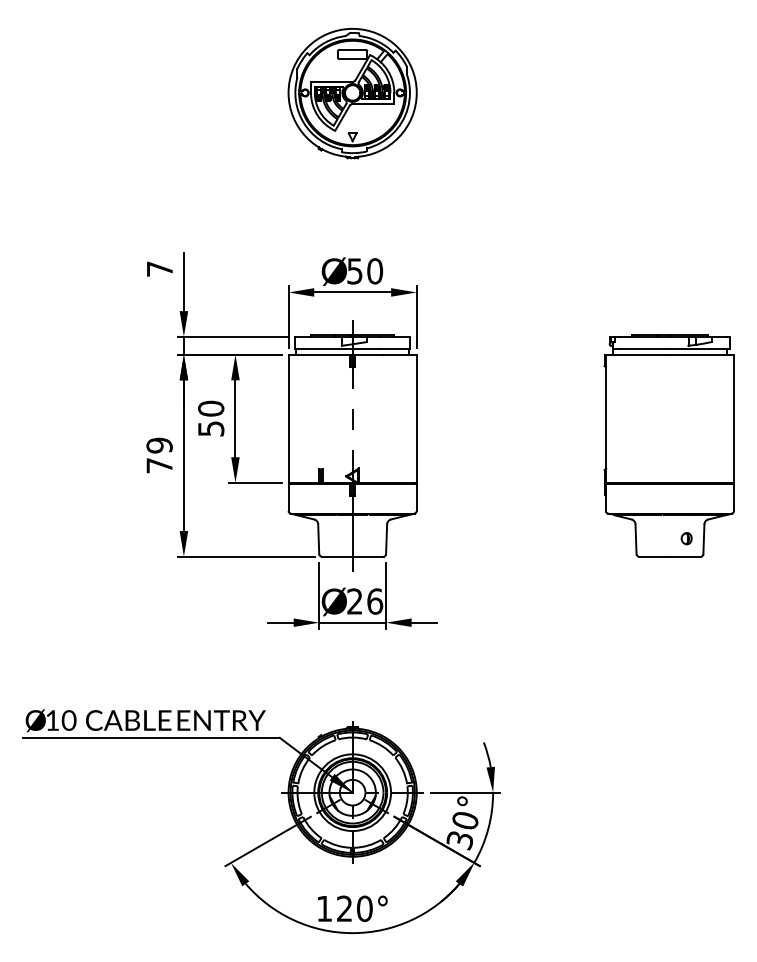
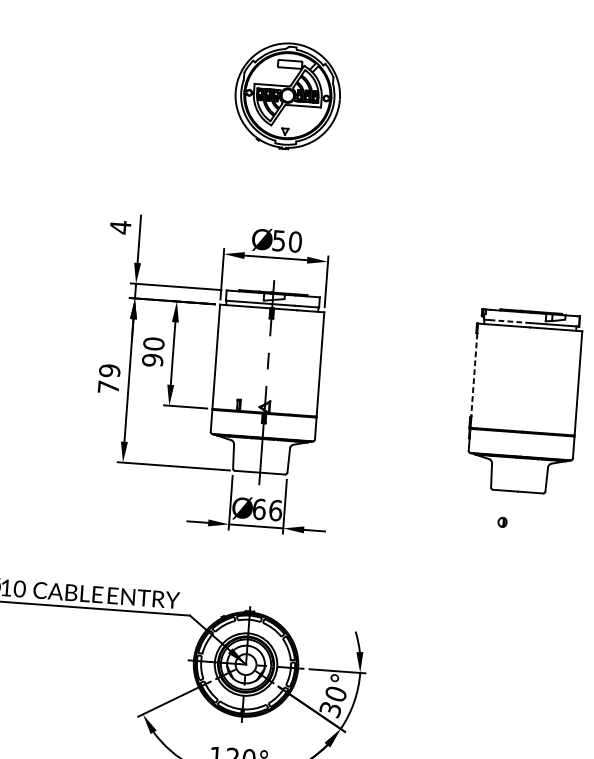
text: (159, 268) -> (120, 226), 7 -> 4
line: (645, 349) -> (510, 321), solid -> dashed
line: (605, 417) -> (474, 374), solid -> dashed
text: (211, 428) -> (153, 360), 50 -> 90
part: (686, 538) -> (502, 522), moved
text: (355, 601) -> (259, 509), 26 -> 66

